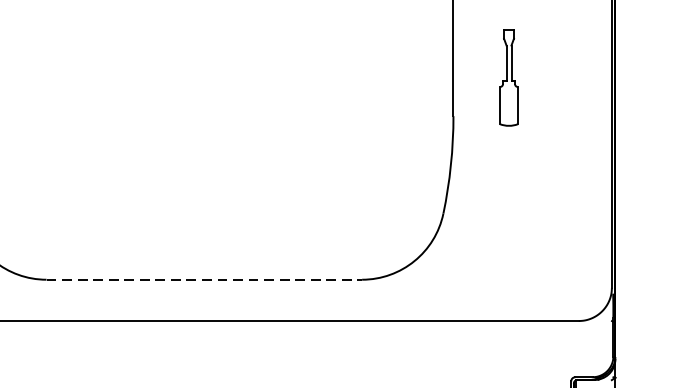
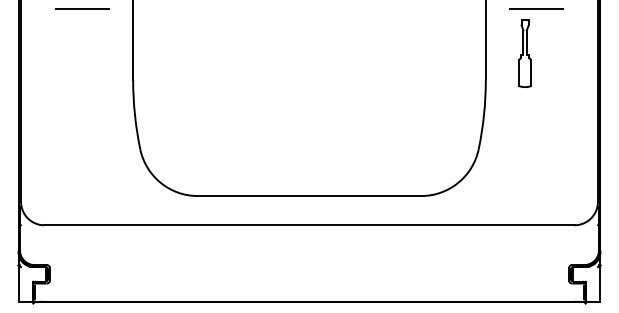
line: (523, 16) -> (535, 9), added
line: (204, 280) -> (309, 196), dashed -> solid

